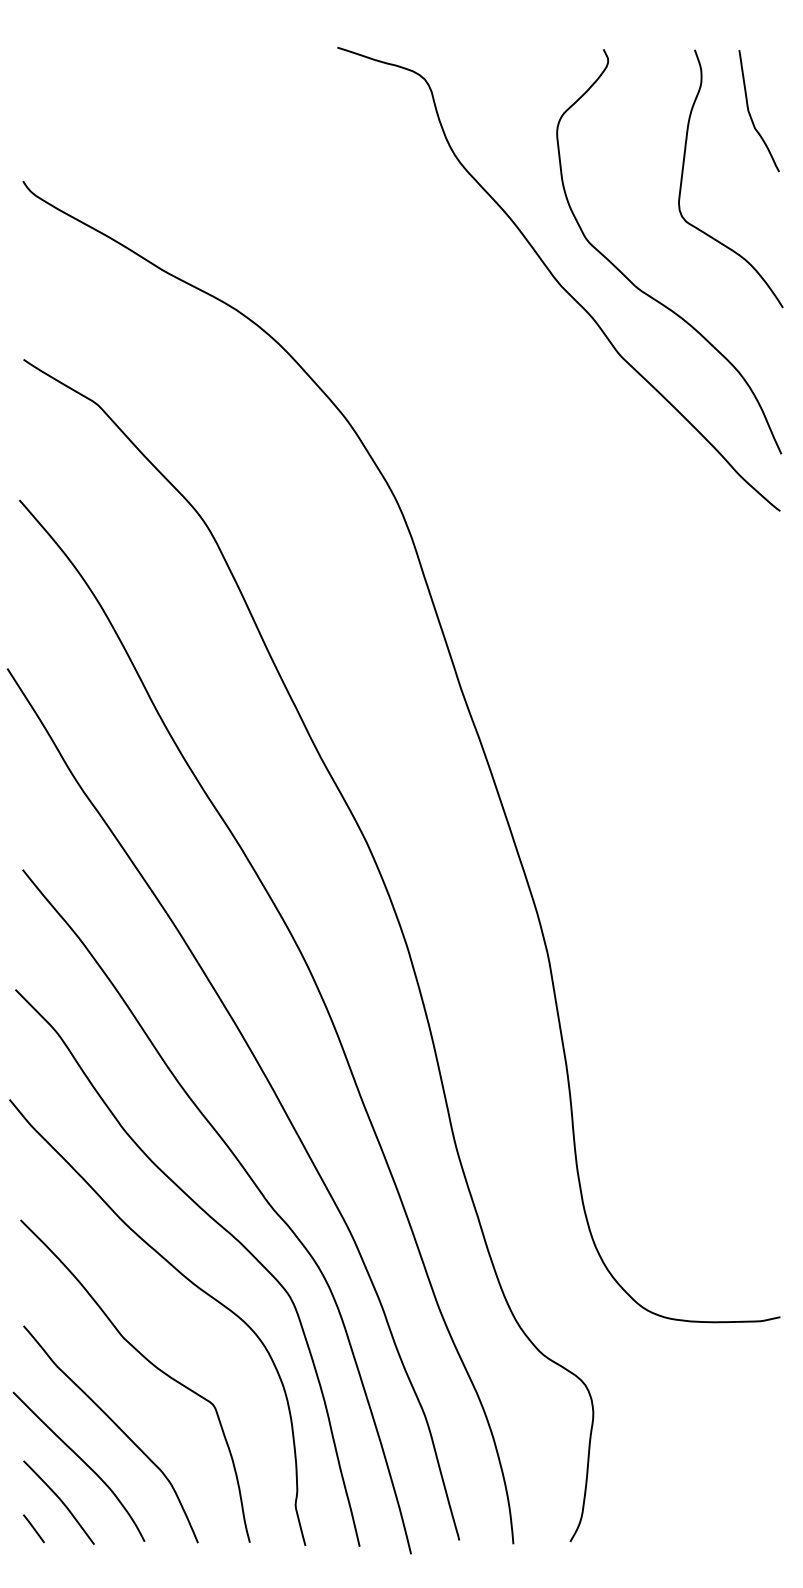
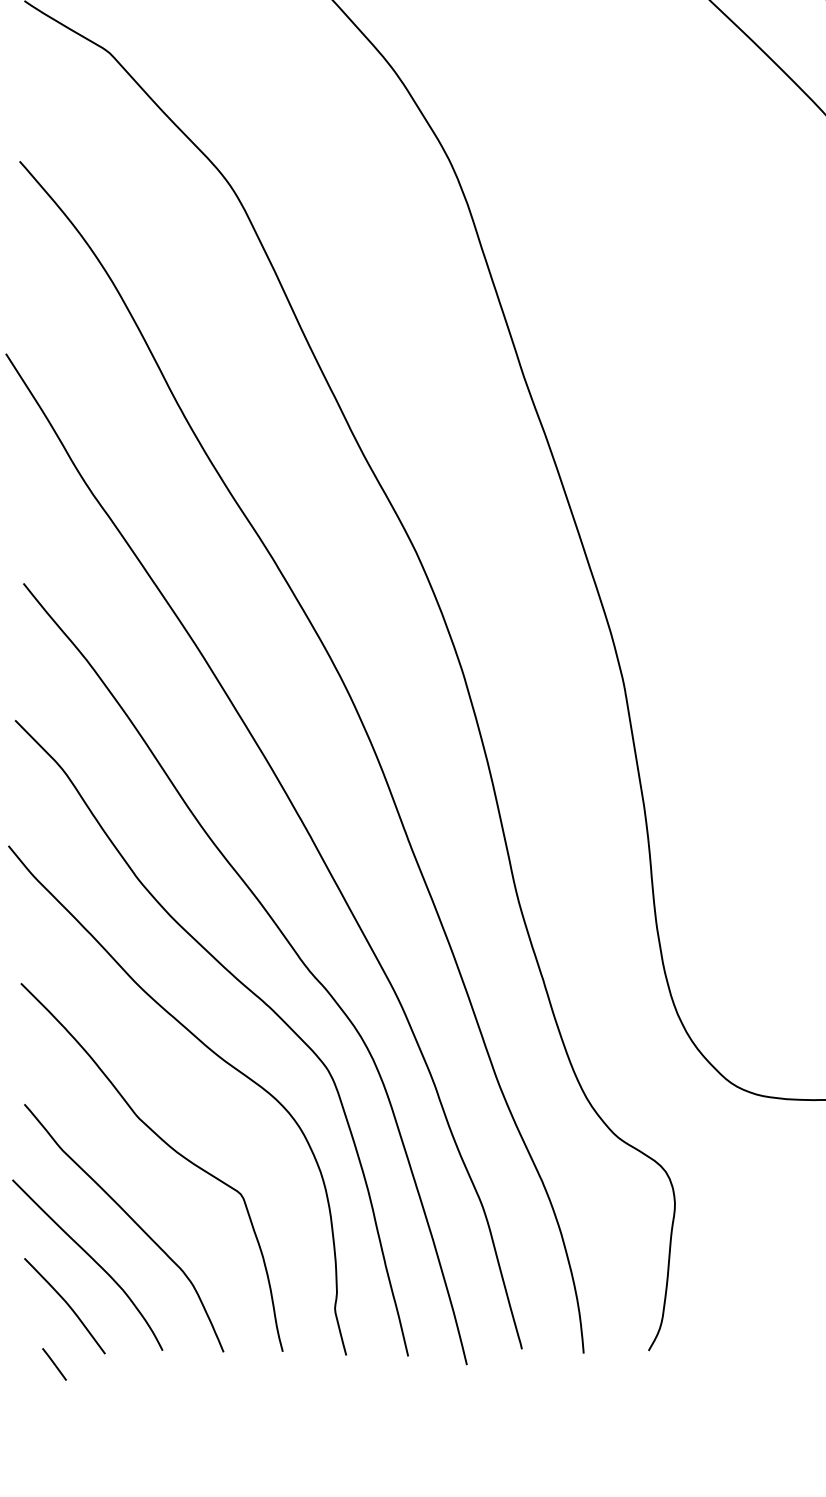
line: (33, 1528) -> (54, 1364), moved

